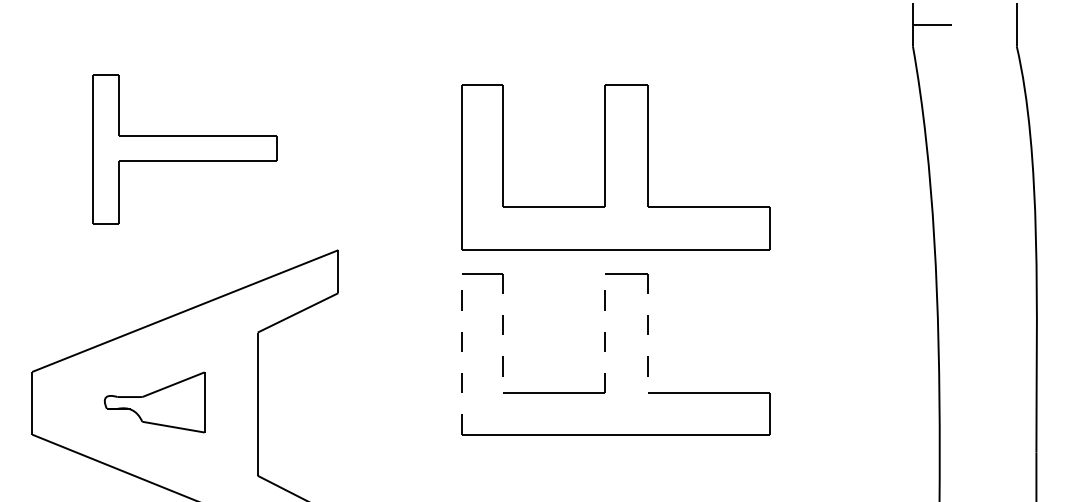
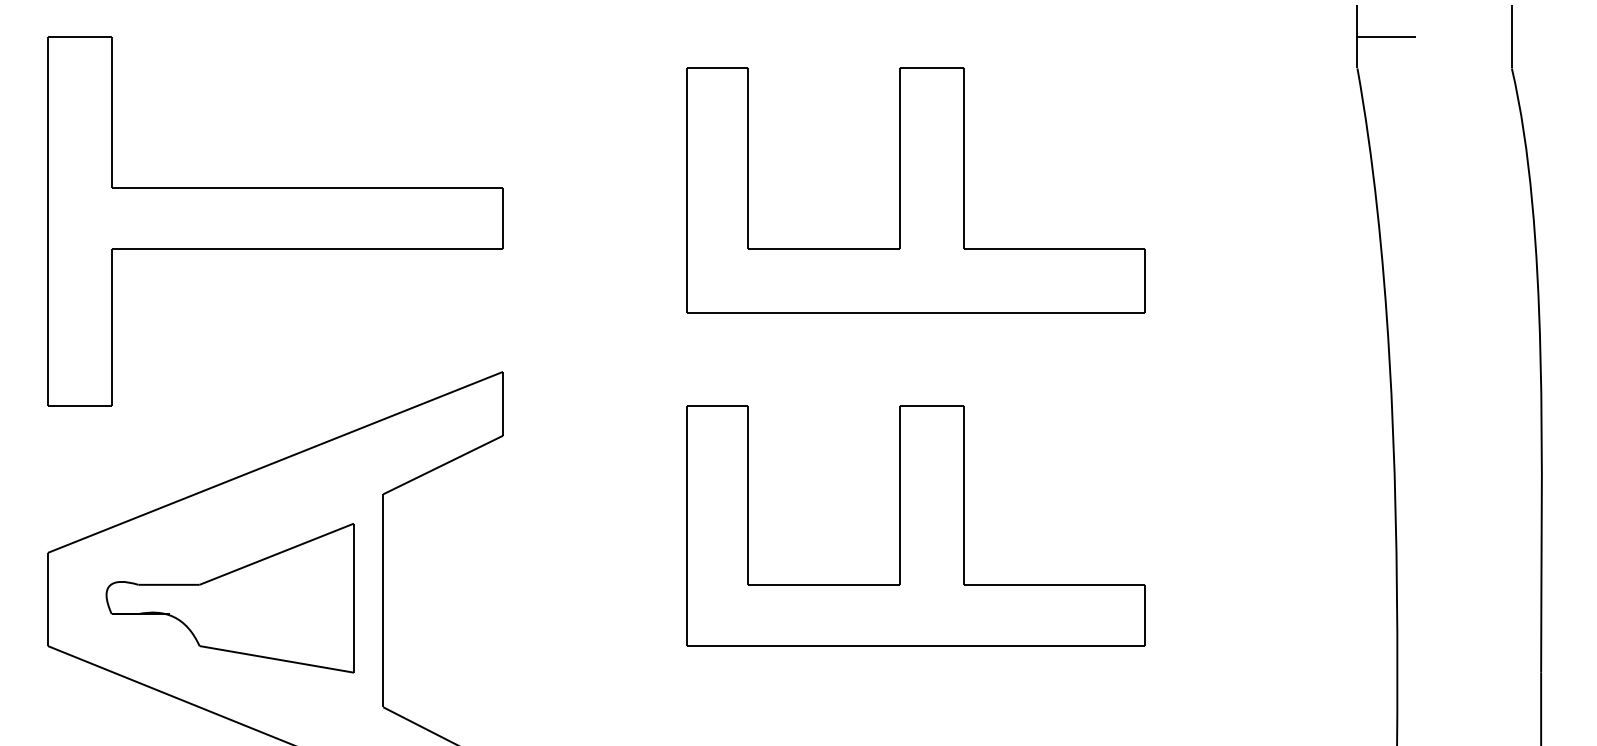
part: (184, 149) -> (274, 222), size x1.67
part: (615, 167) -> (915, 190), moved
line: (502, 333) -> (747, 495), dashed -> solid
line: (605, 333) -> (900, 495), dashed -> solid
line: (647, 333) -> (962, 495), dashed -> solid
line: (461, 354) -> (686, 526), dashed -> solid
part: (154, 402) -> (229, 598), size x1.67

